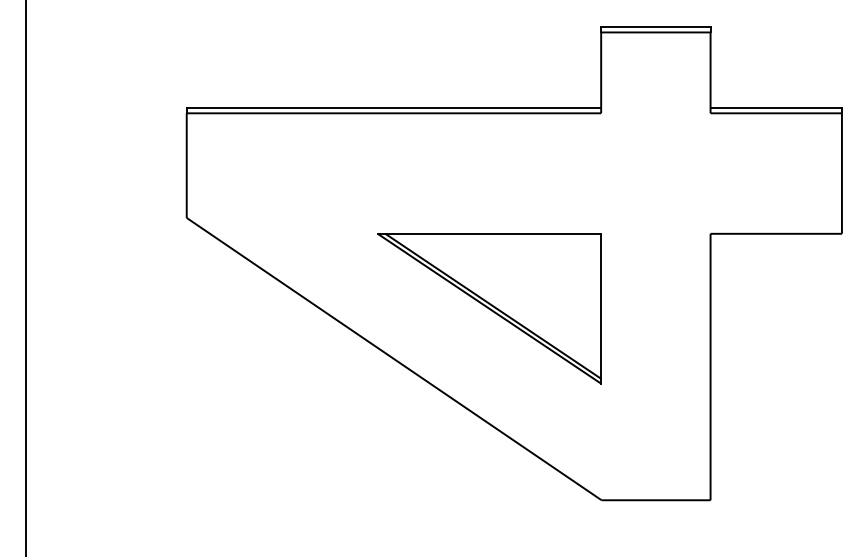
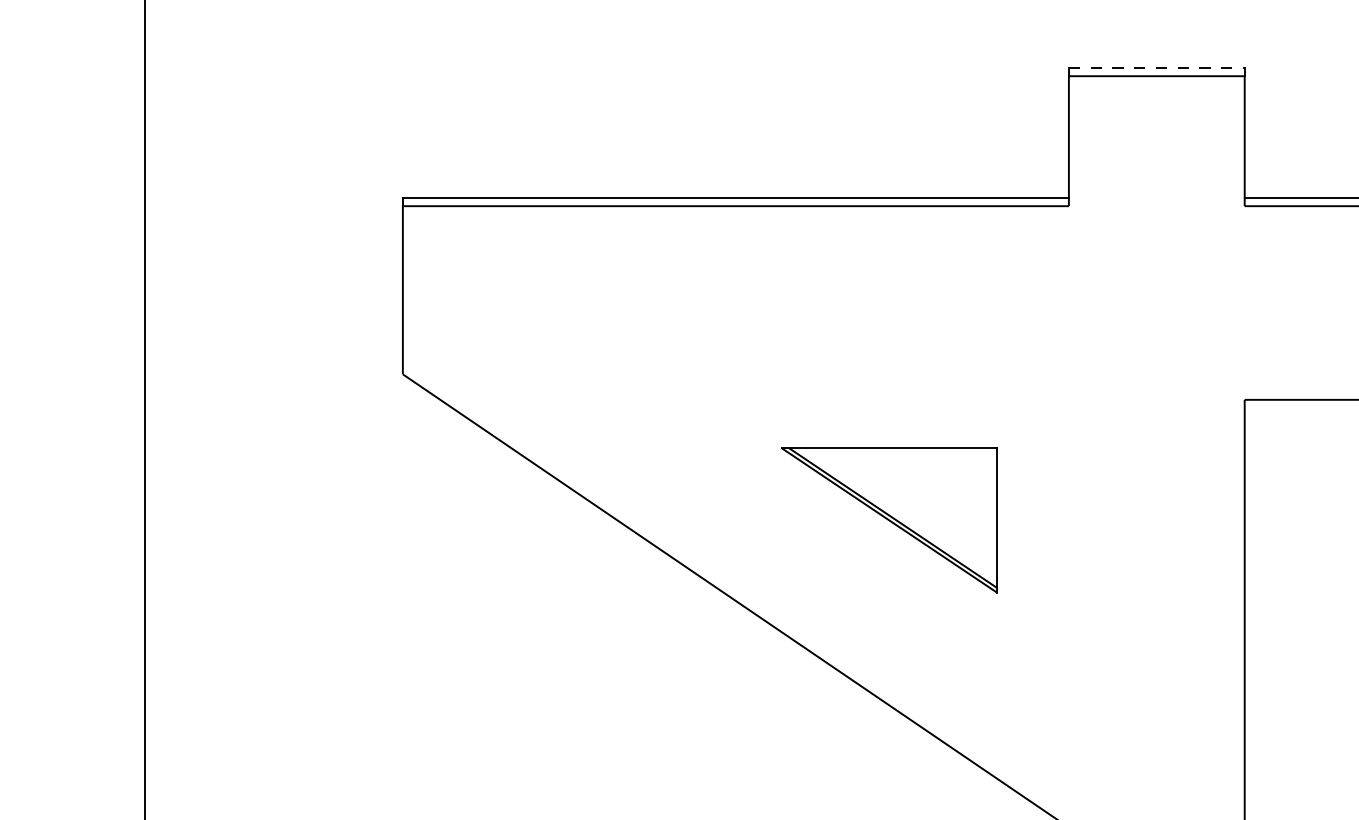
line: (655, 27) -> (1156, 68), solid -> dashed
part: (489, 308) -> (889, 519), size x0.6

